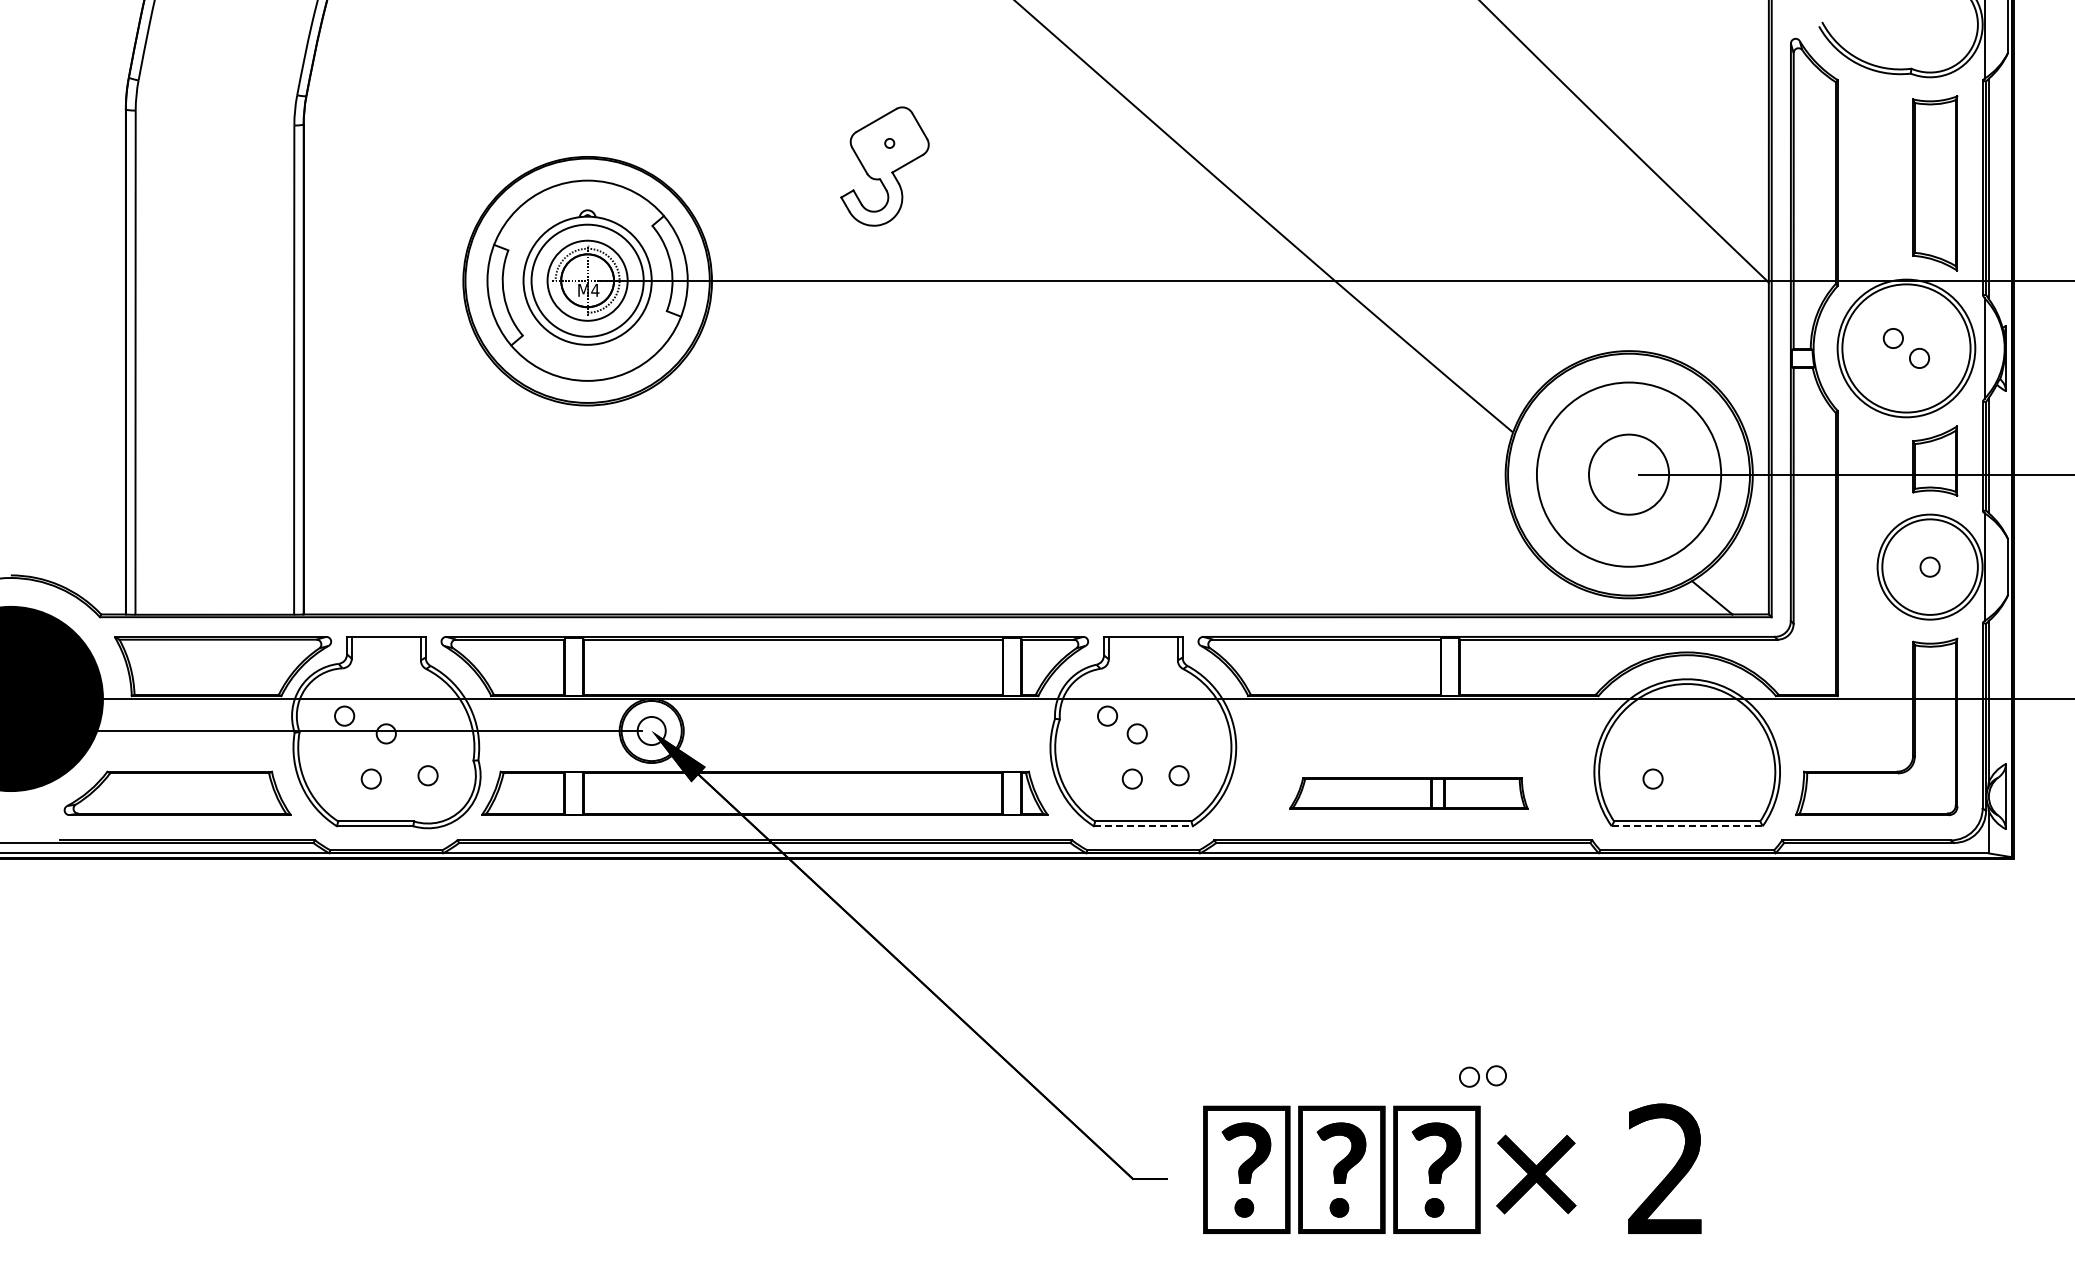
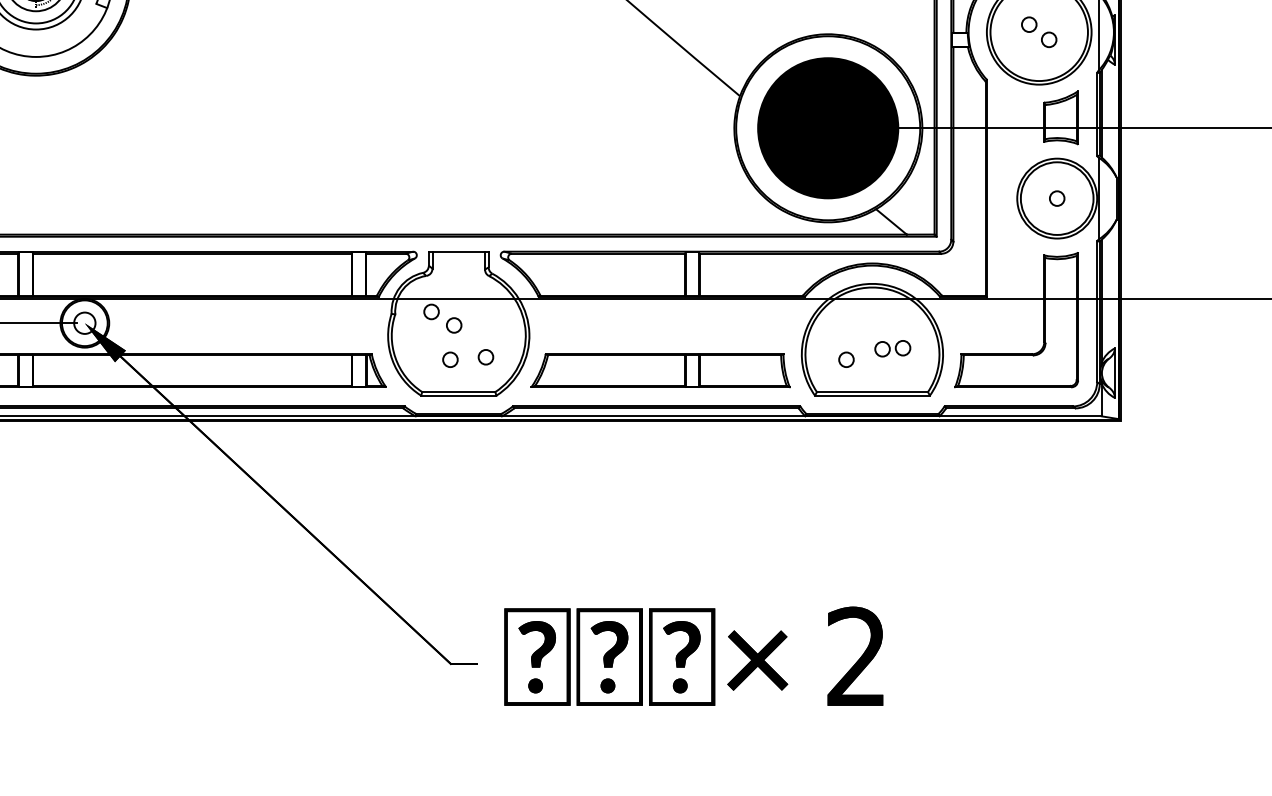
fill: (1628, 474) -> (827, 128), added
part: (1408, 793) -> (660, 370), size x1.43
line: (1143, 826) -> (458, 395), dashed -> solid
line: (1687, 826) -> (872, 395), dashed -> solid
part: (1482, 1076) -> (892, 348), moved

